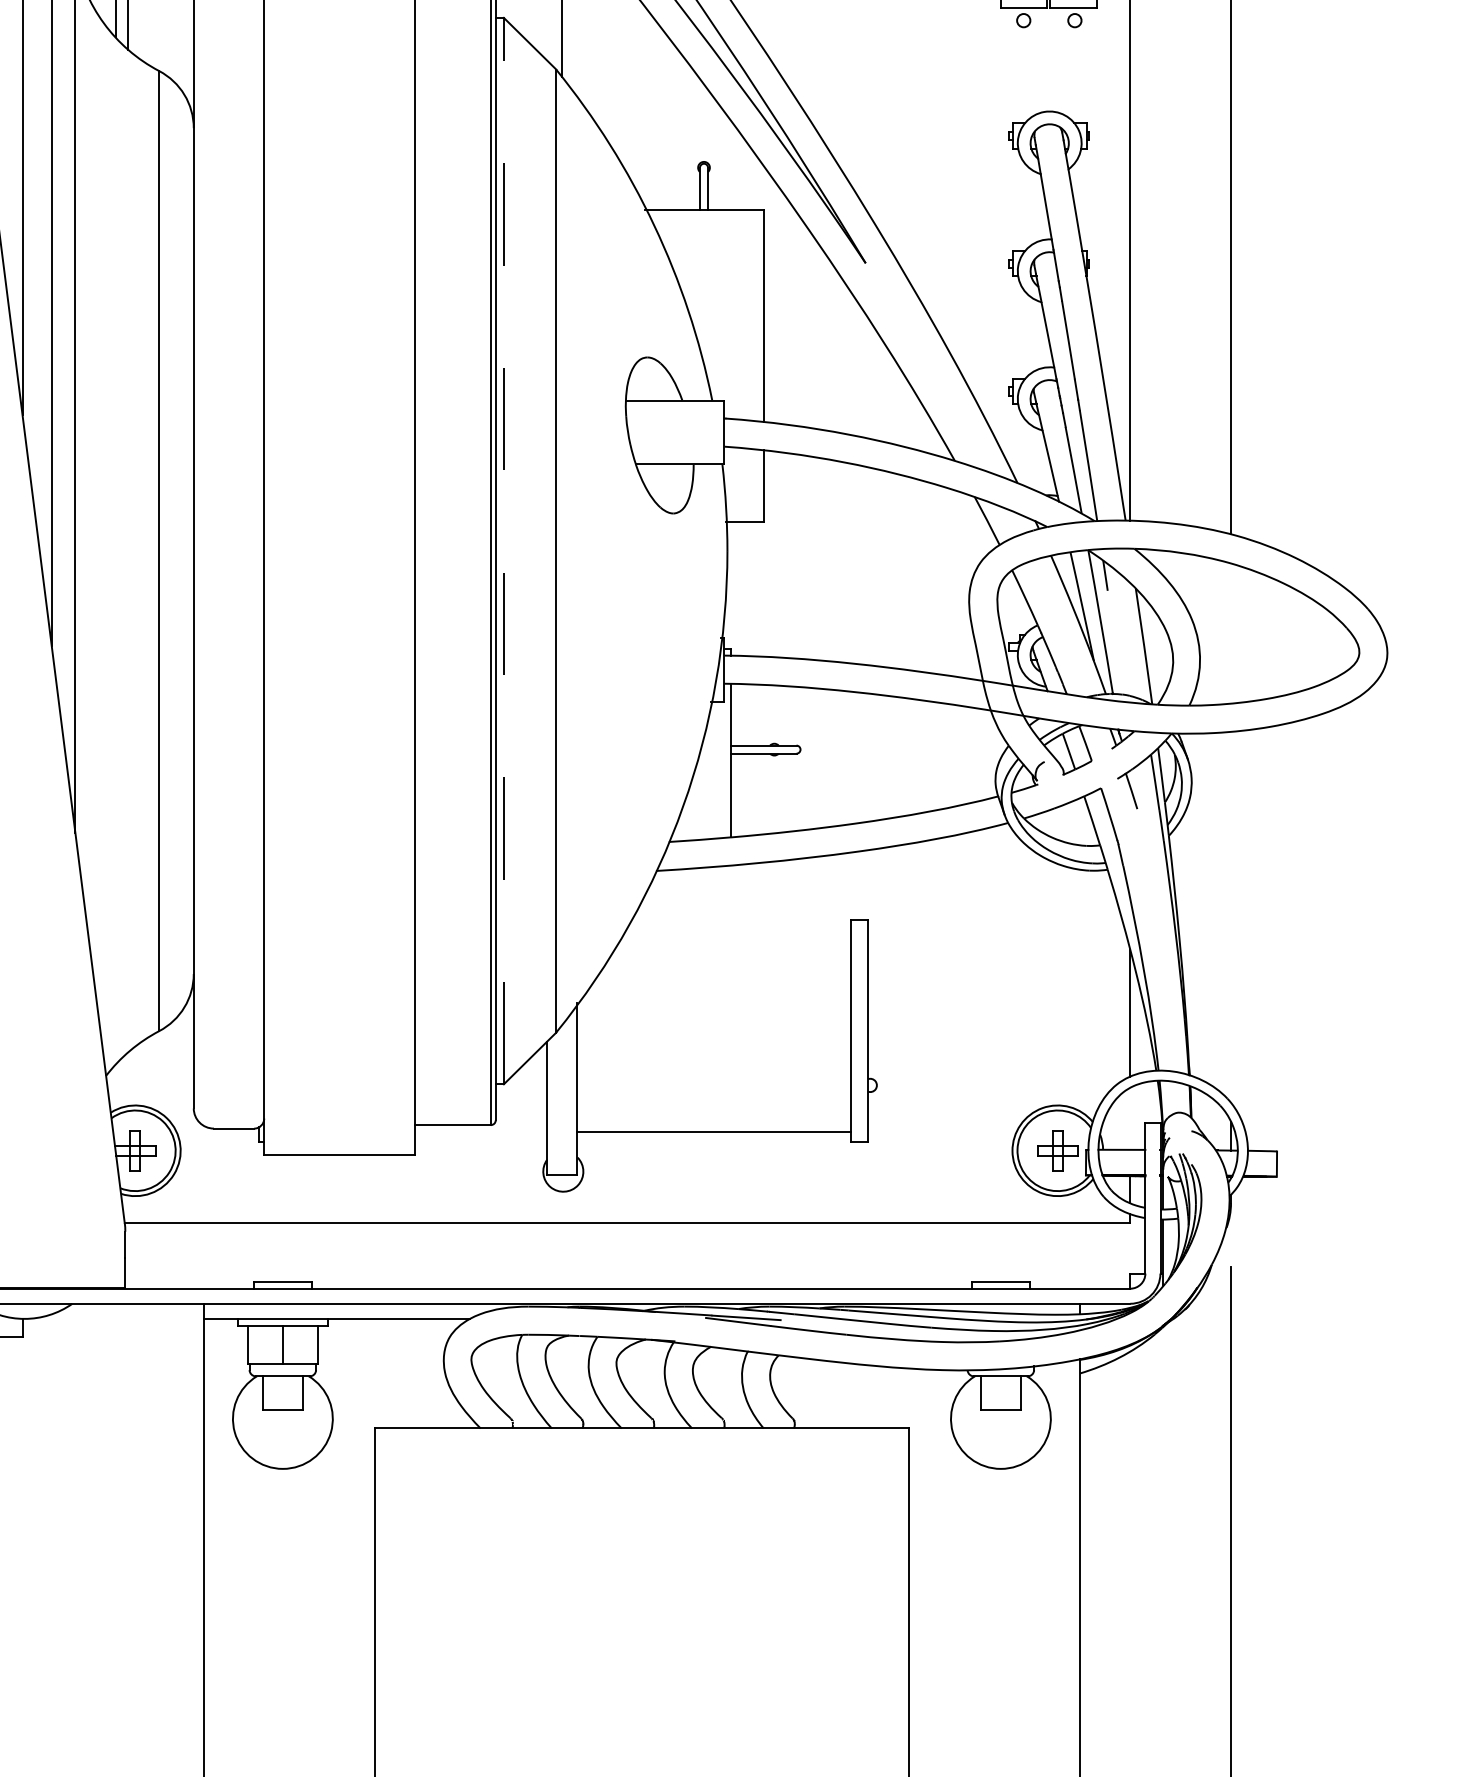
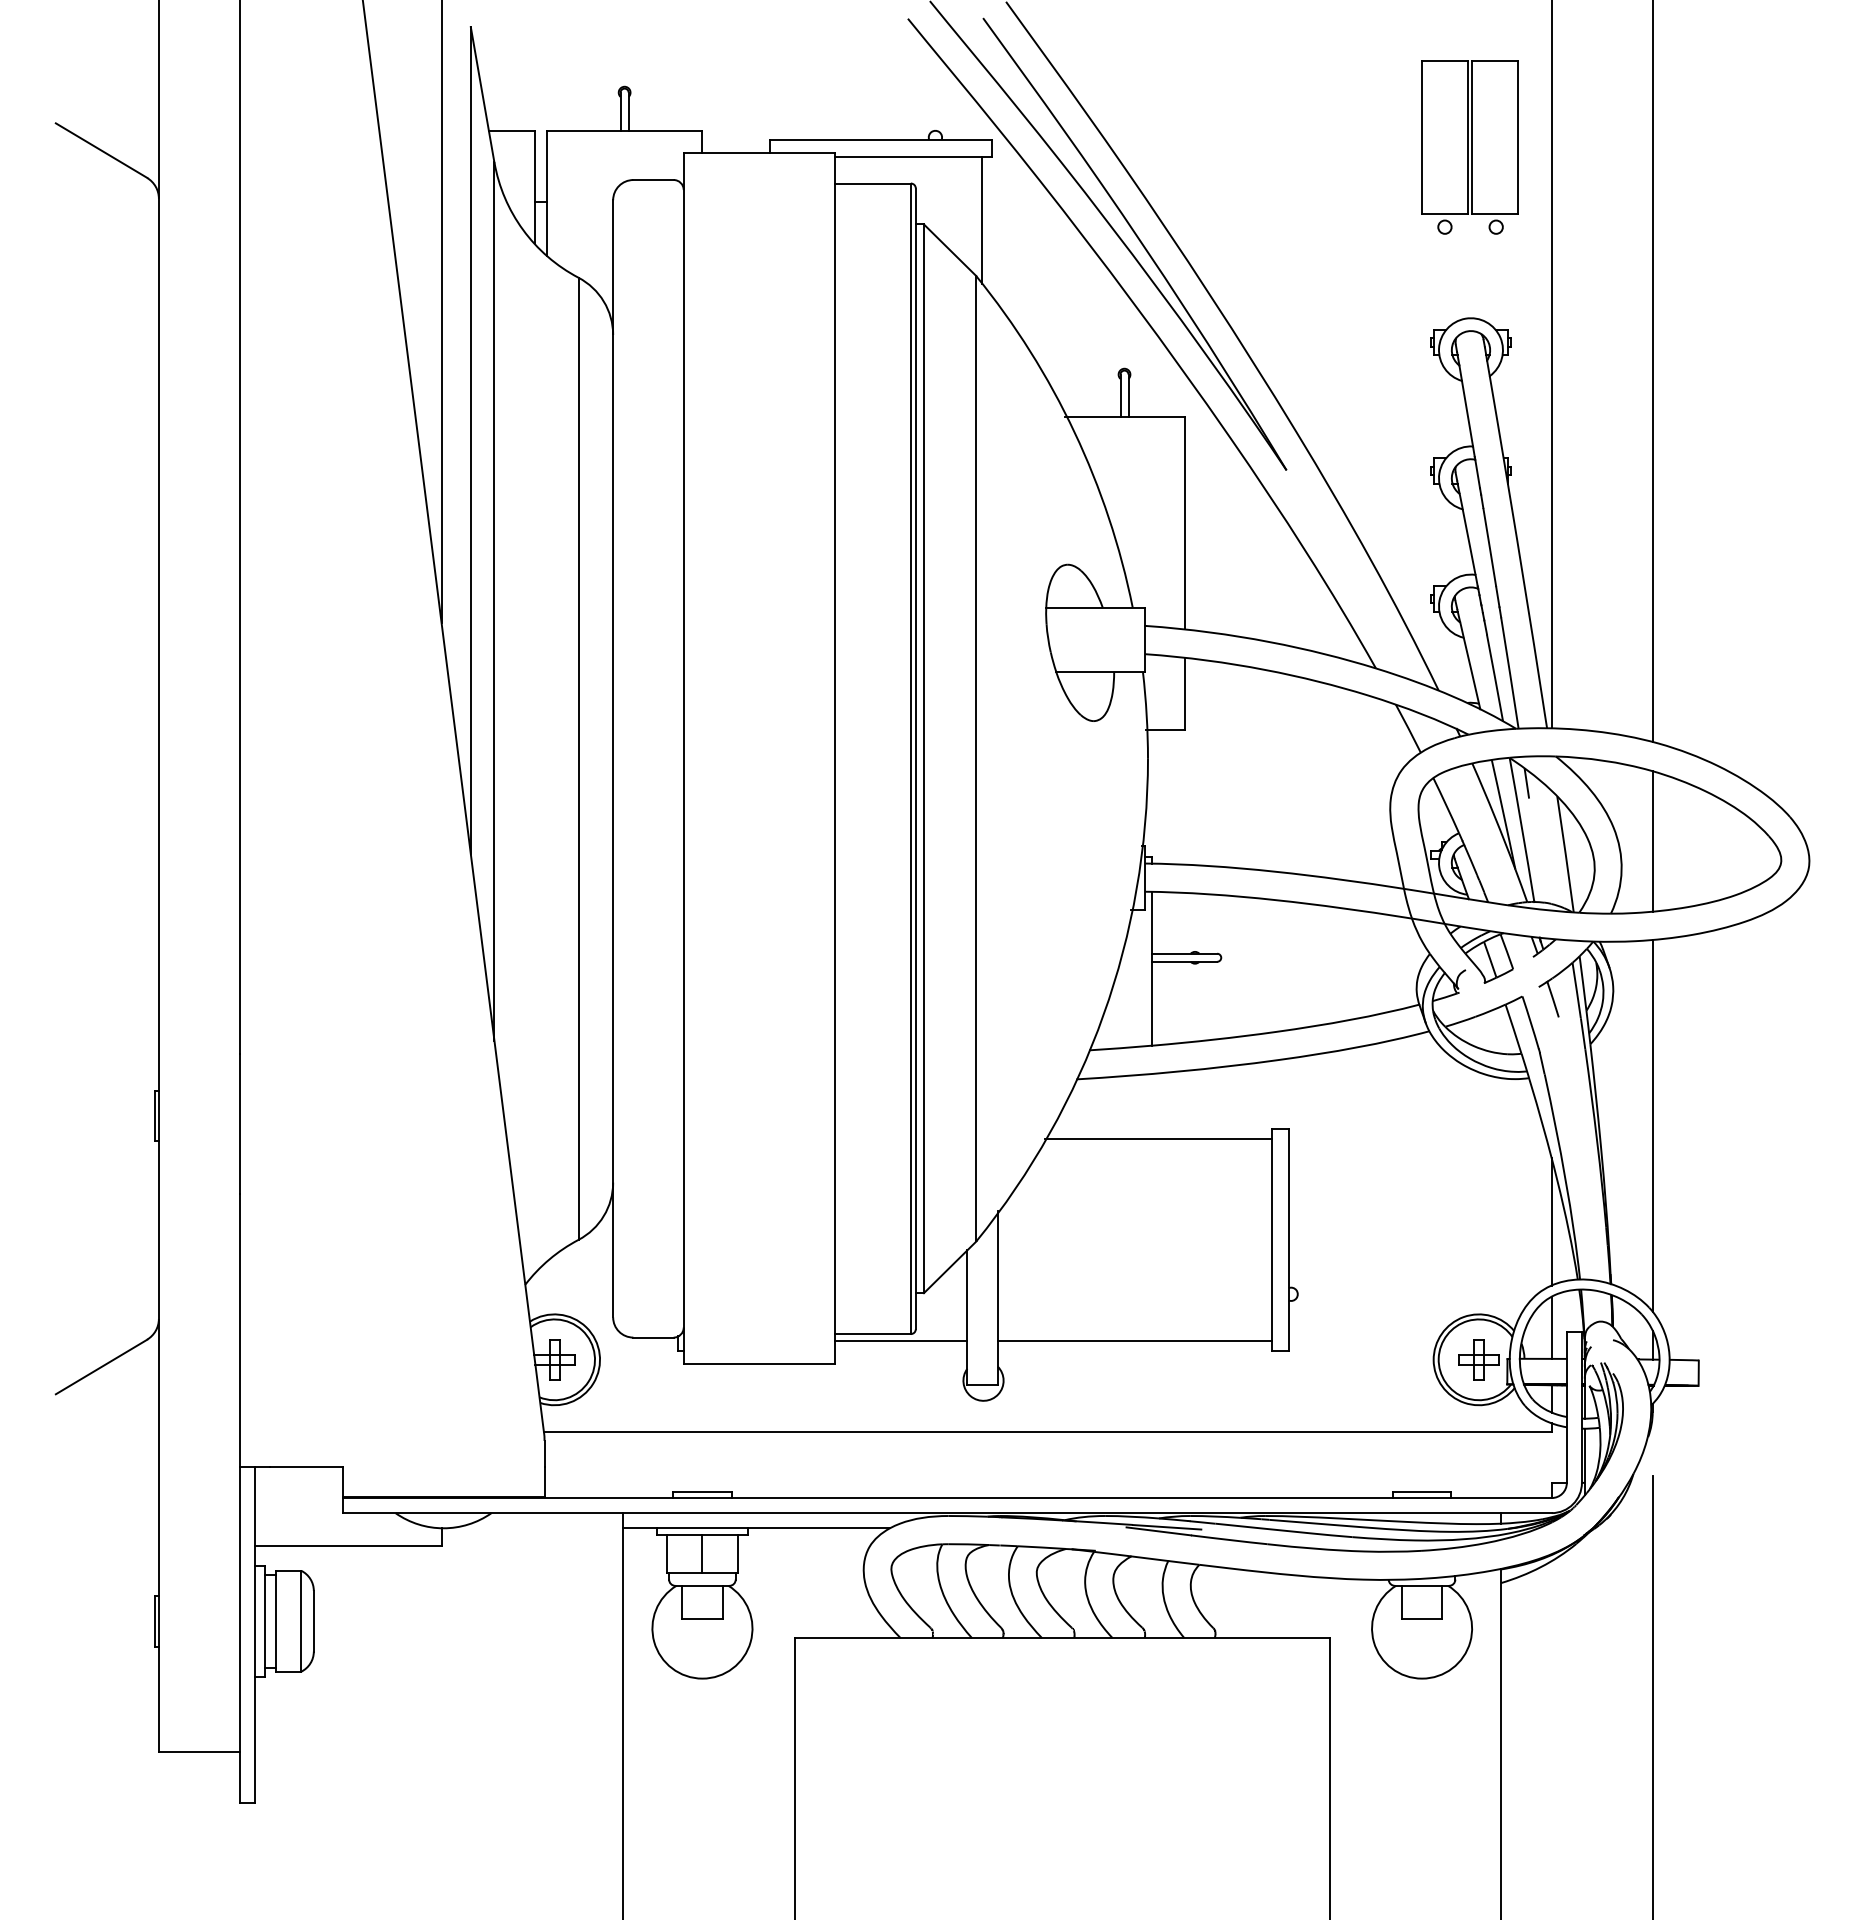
line: (503, 550) -> (923, 758), dashed -> solid
line: (1230, 633) -> (1652, 841), added
line: (1230, 916) -> (1652, 1125), added
line: (737, 929) -> (1158, 1138), added
line: (1130, 1118) -> (1551, 1327), added
line: (481, 1131) -> (901, 1340), added

